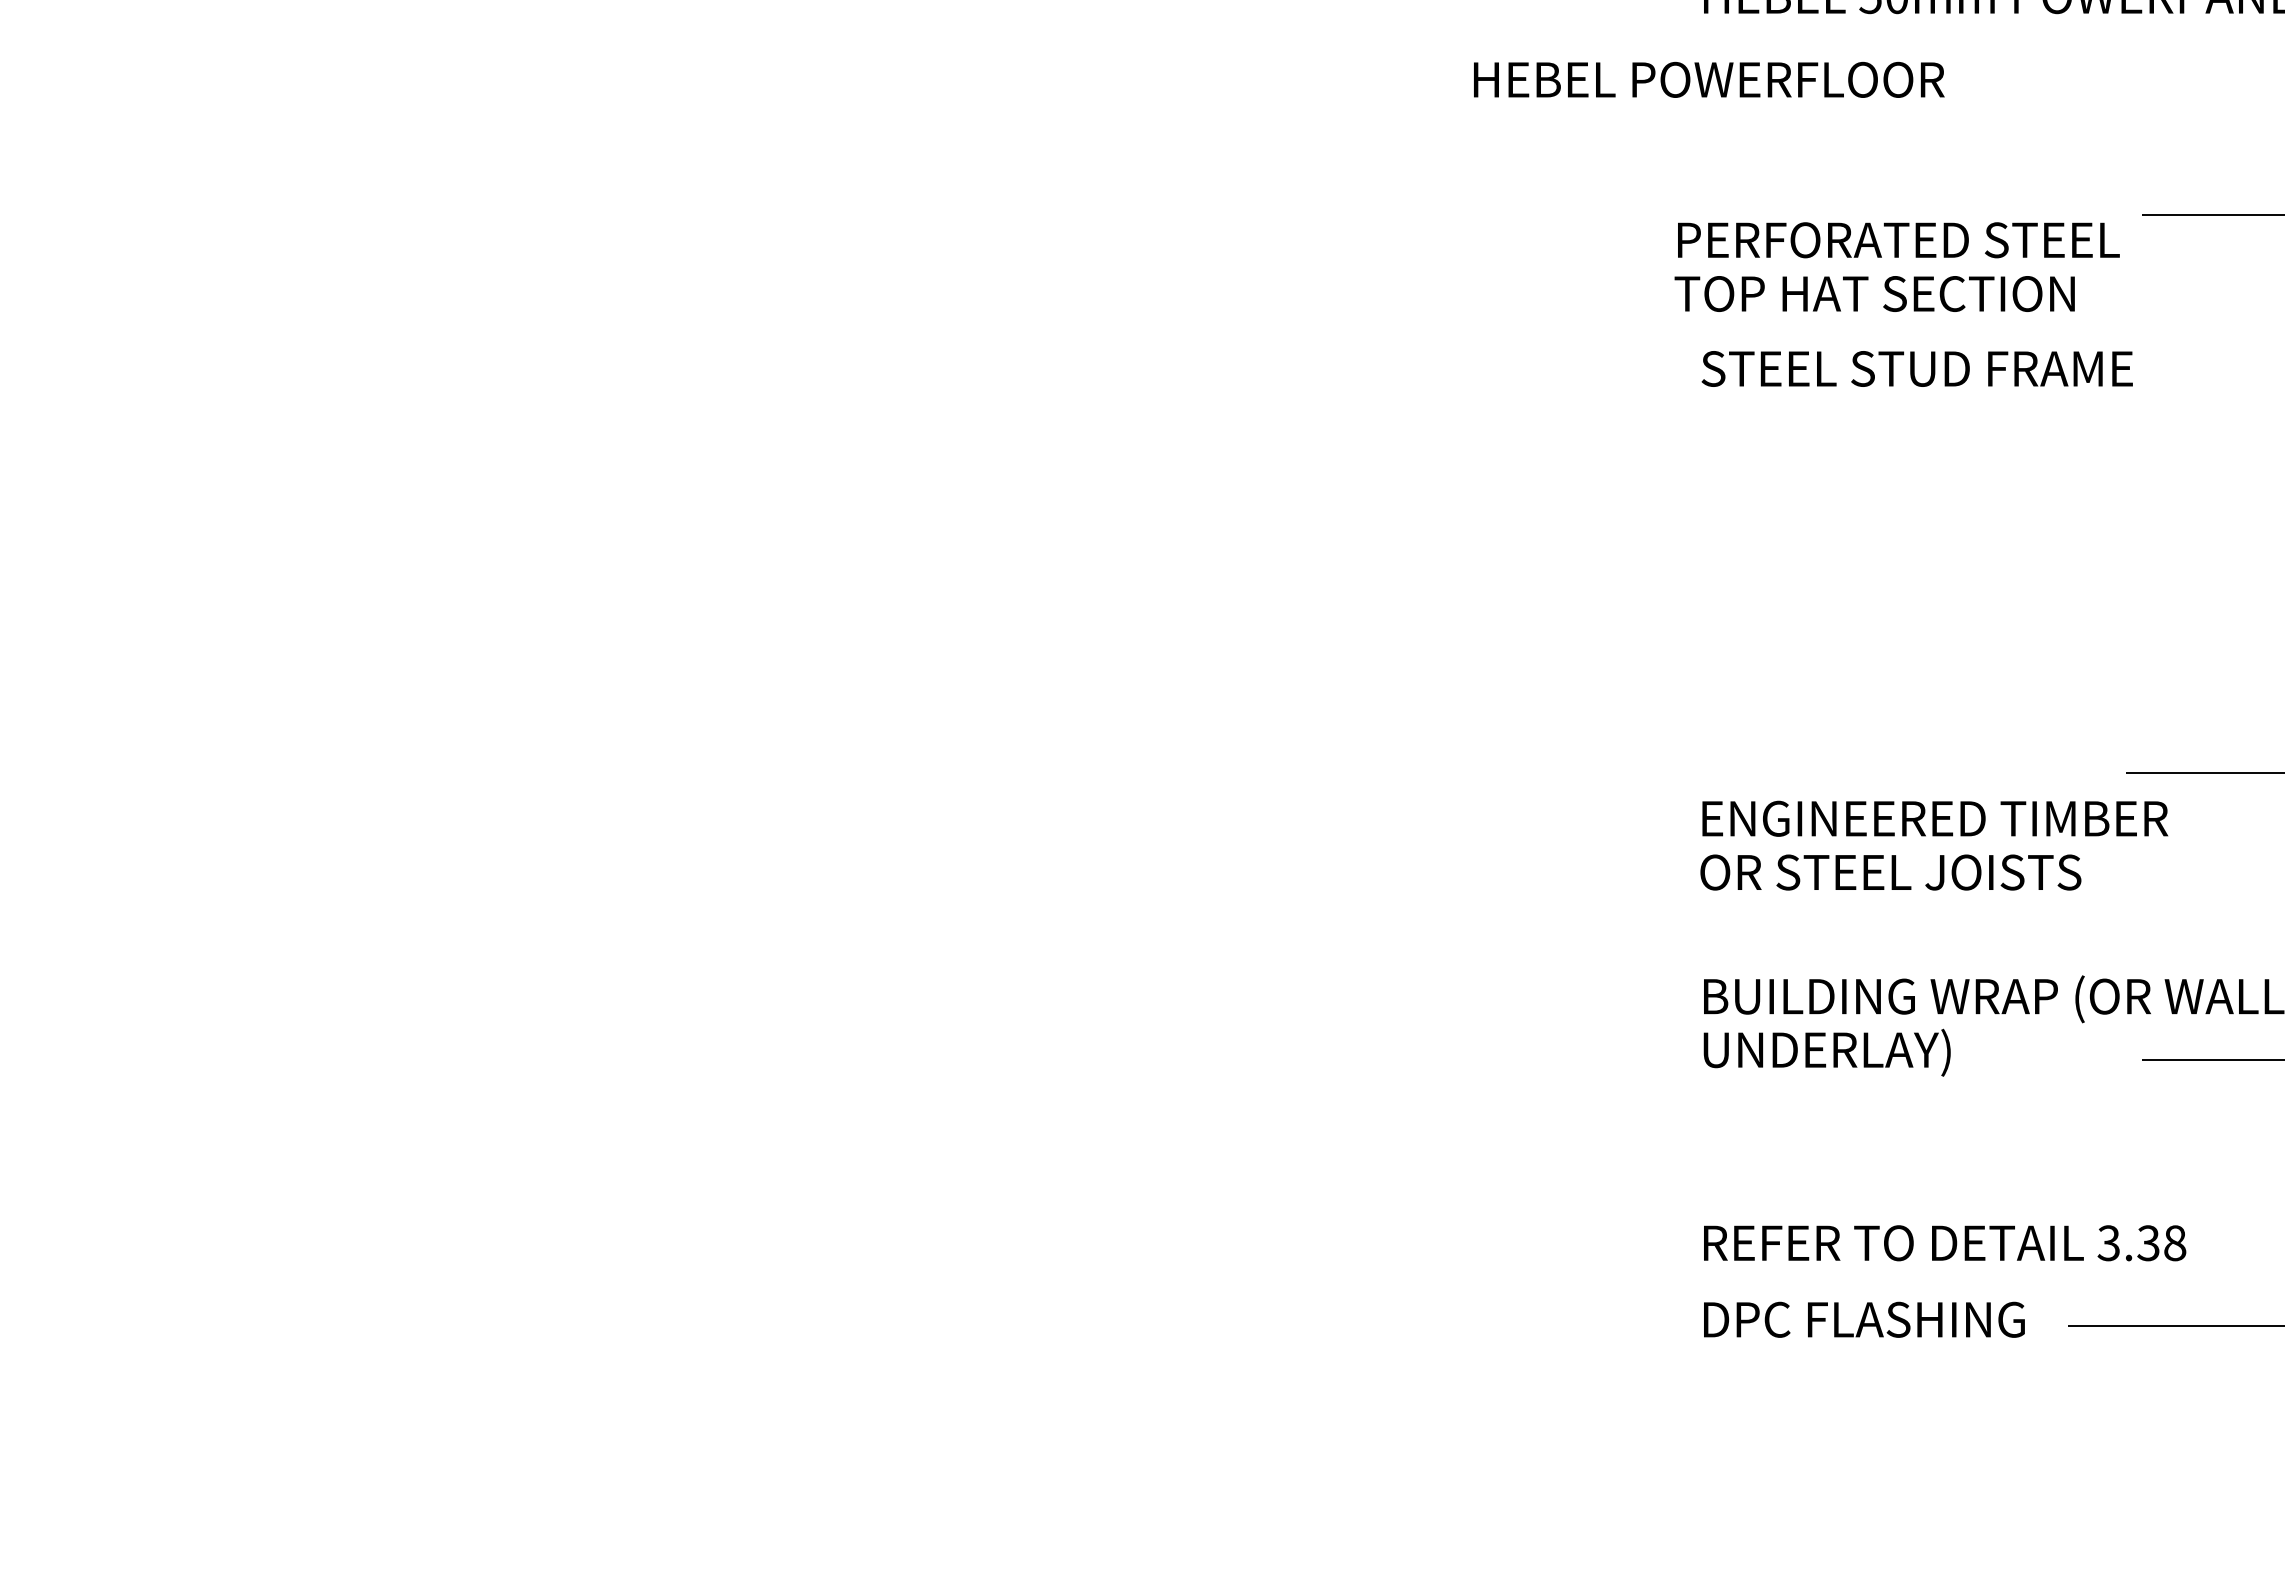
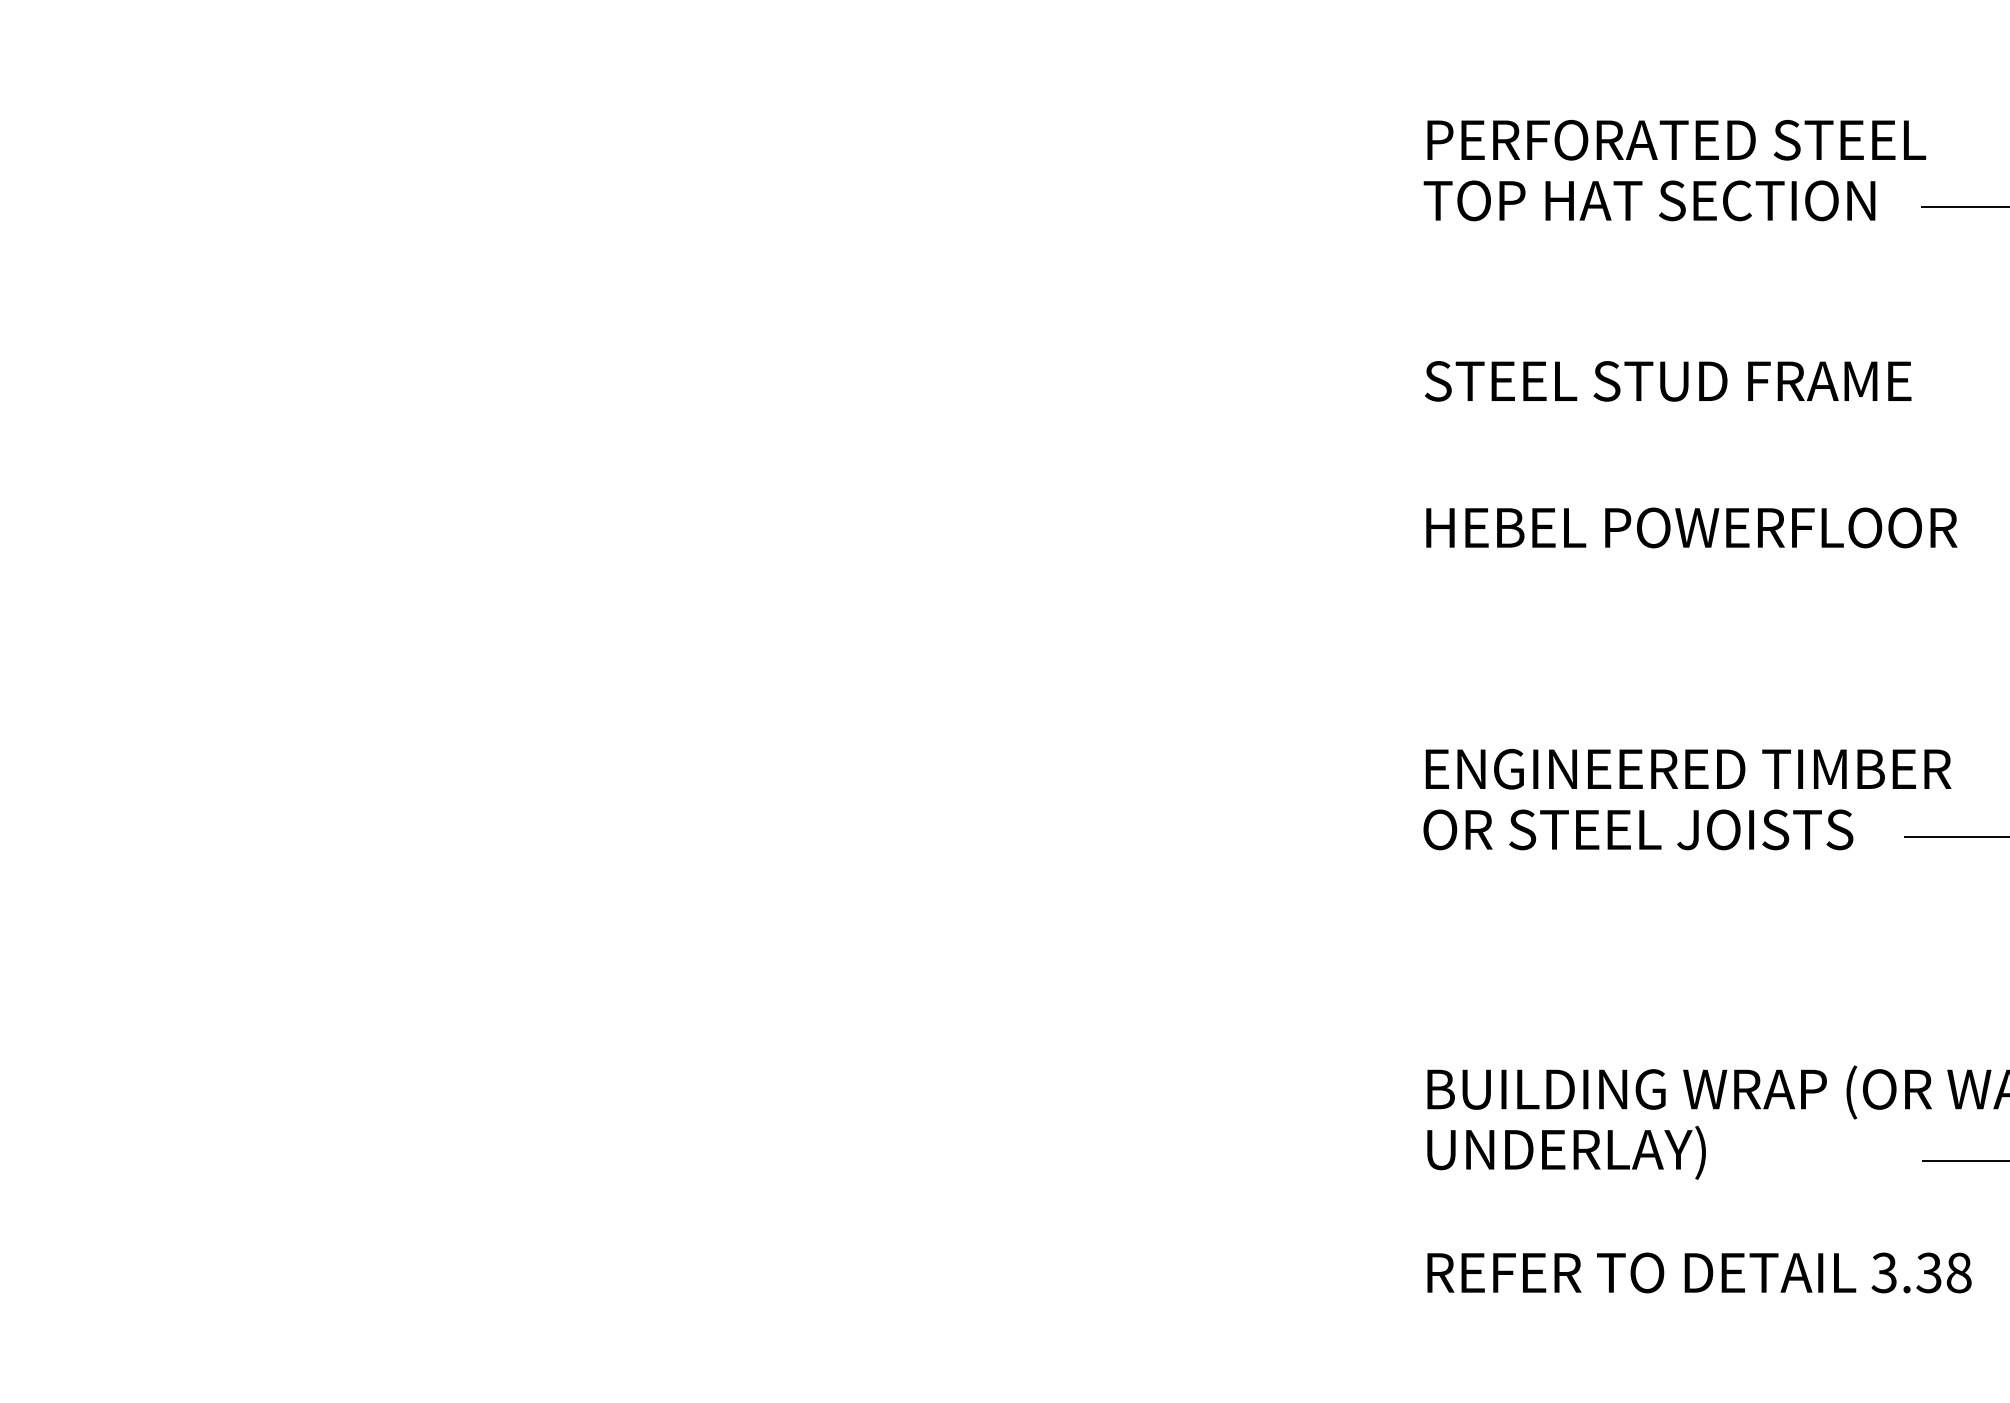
text: (1709, 79) -> (1692, 527), moved
text: (1896, 266) -> (1674, 169), moved
text: (1934, 845) -> (1687, 799), moved
text: (1945, 1243) -> (1700, 1273), moved

